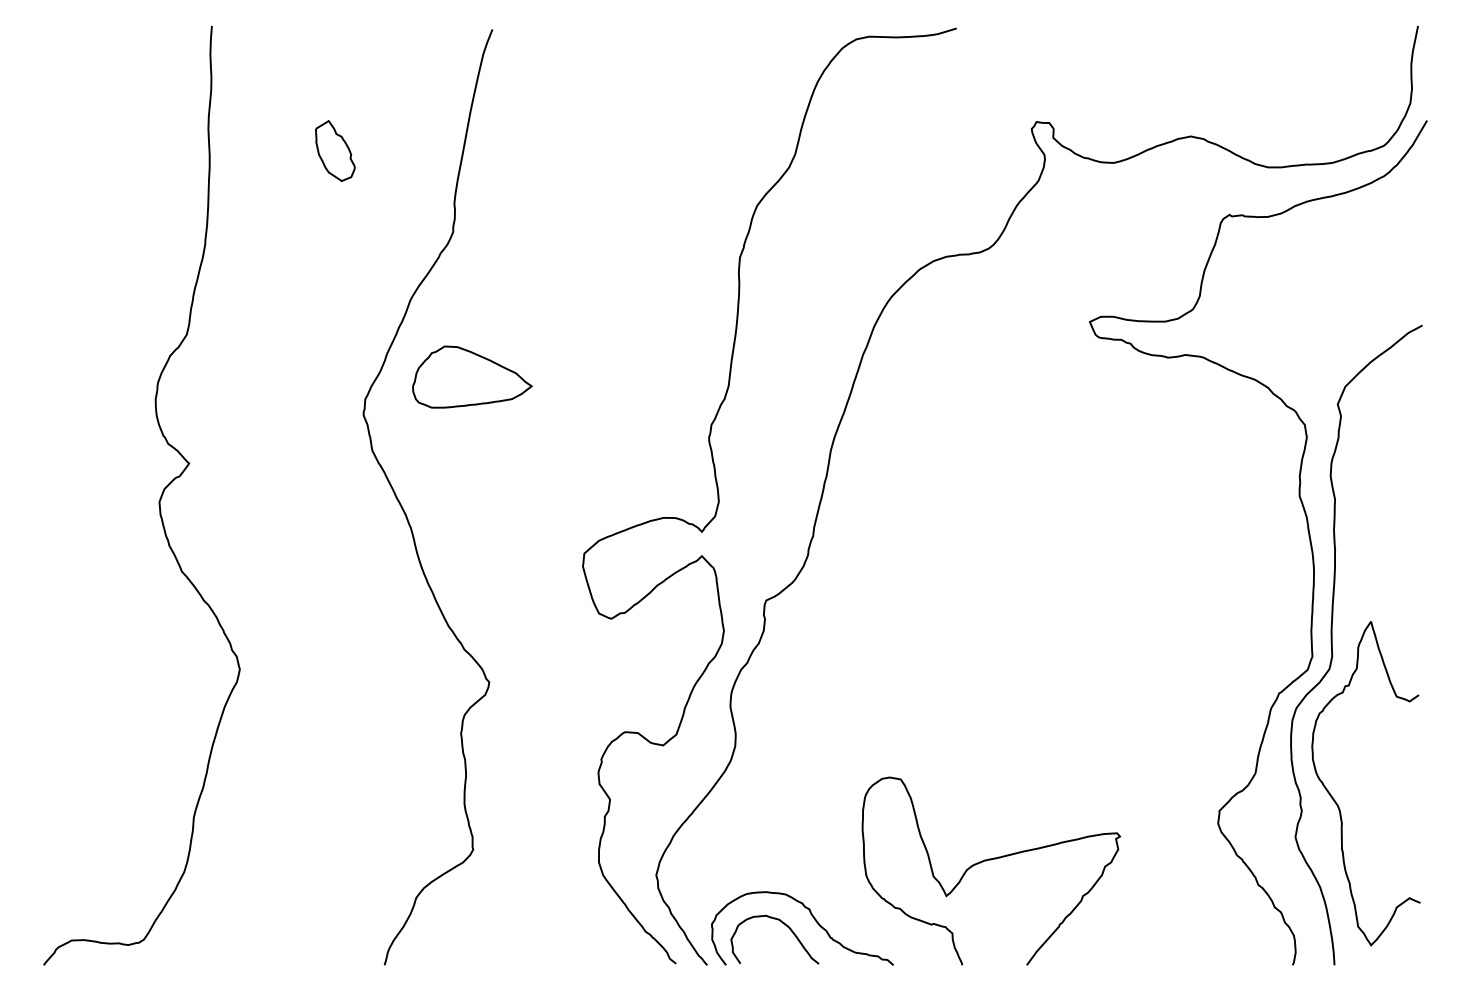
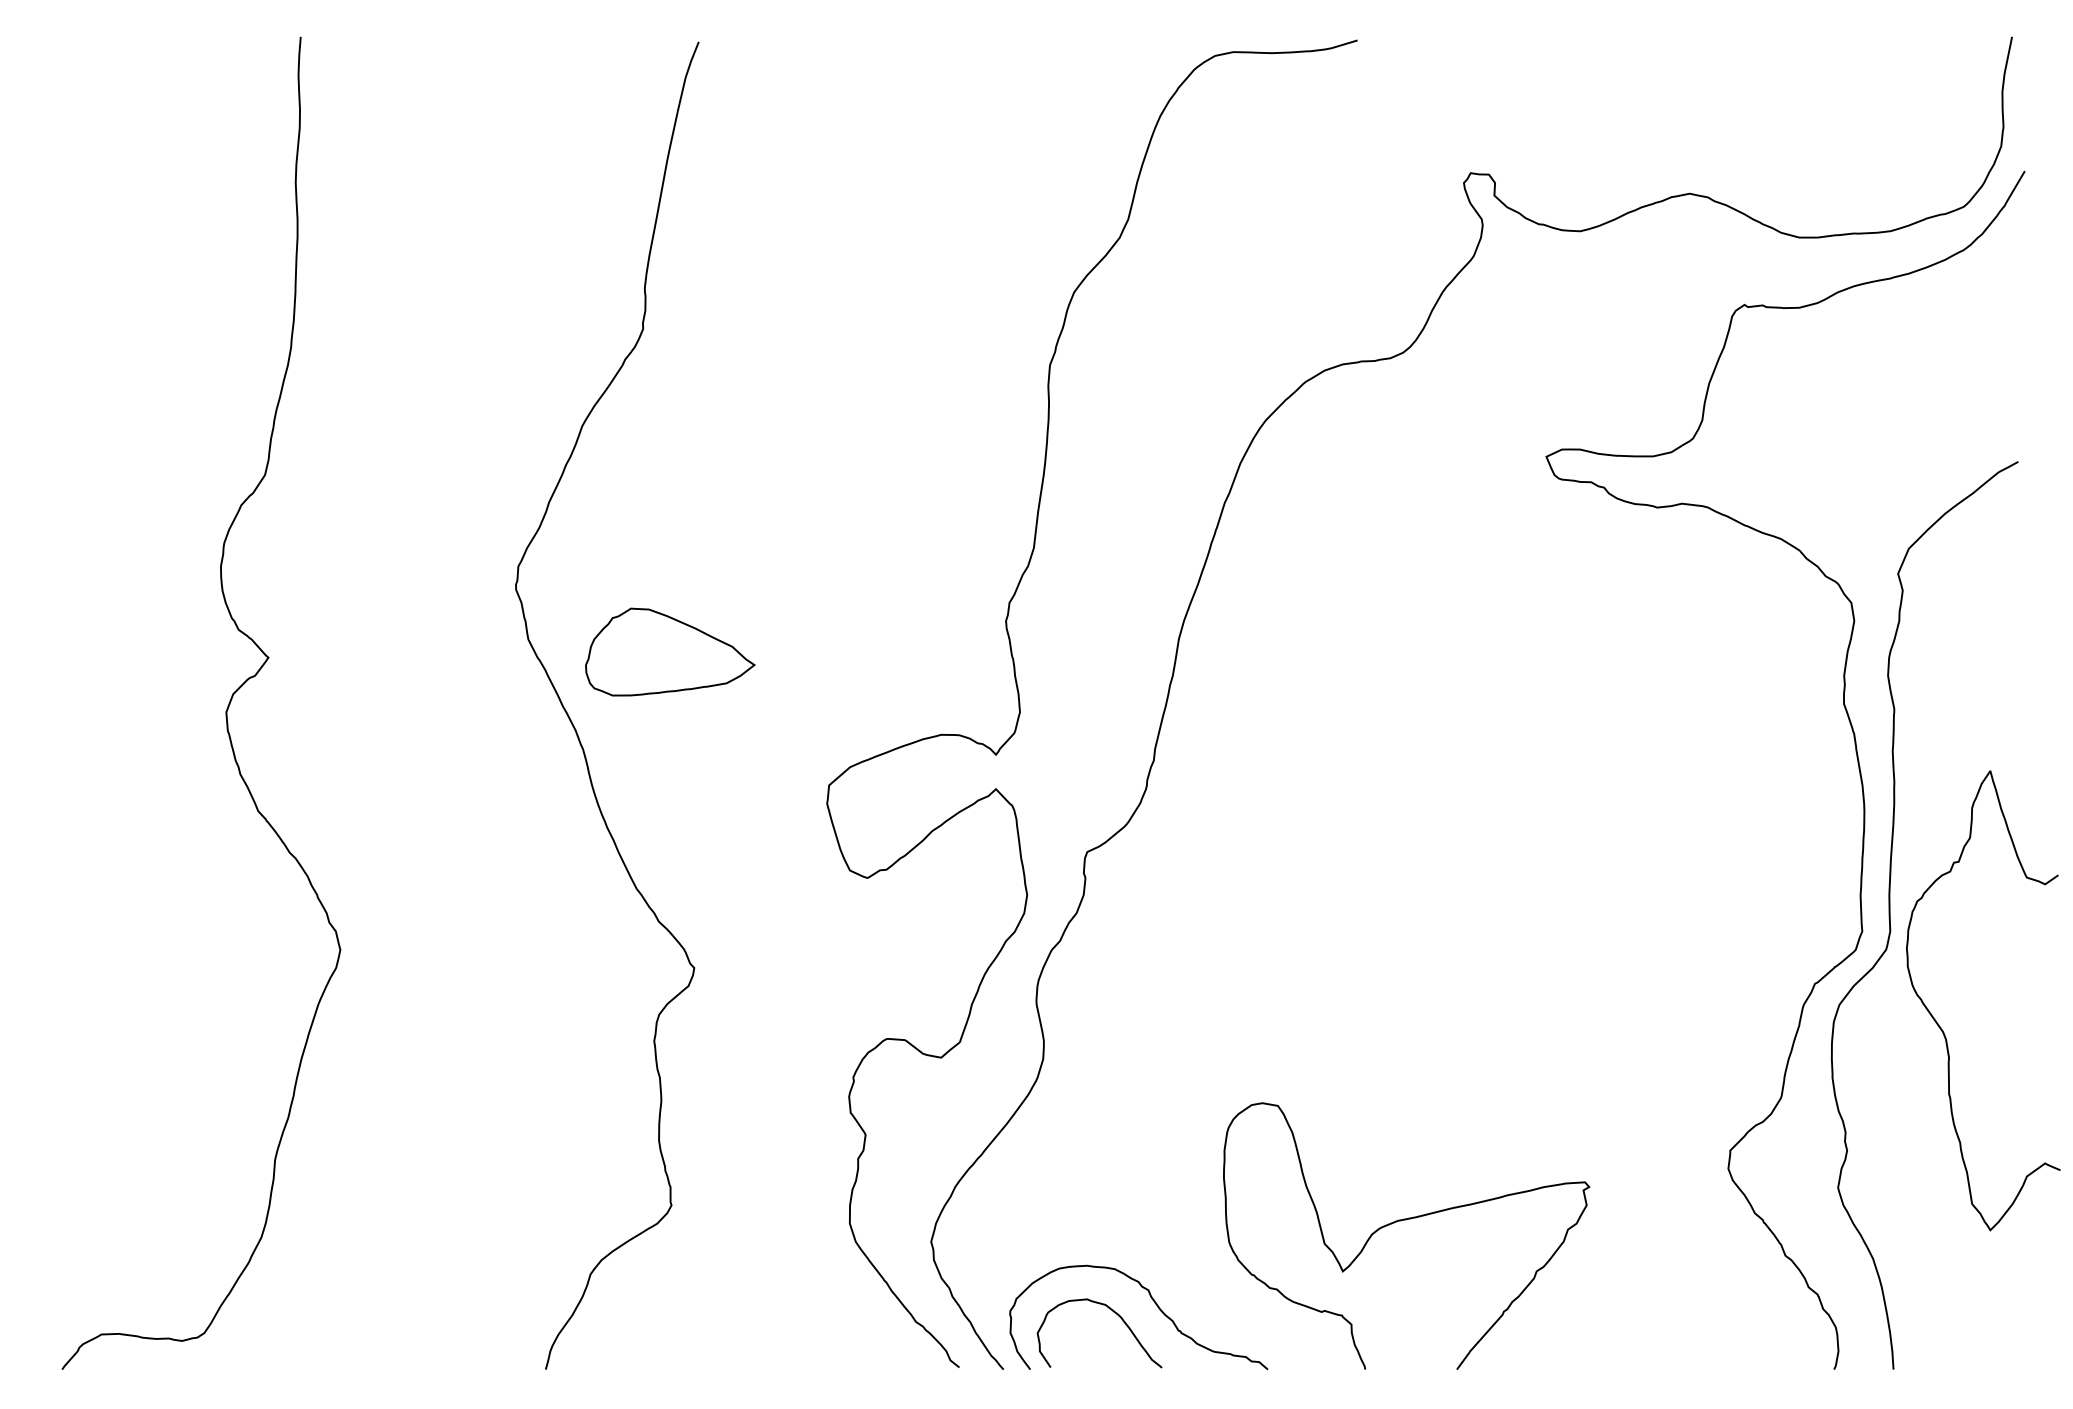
part: (335, 150) -> (475, 213), removed
part: (472, 376) -> (670, 651), moved
curve: (1336, 802) -> (1941, 1027), moved

